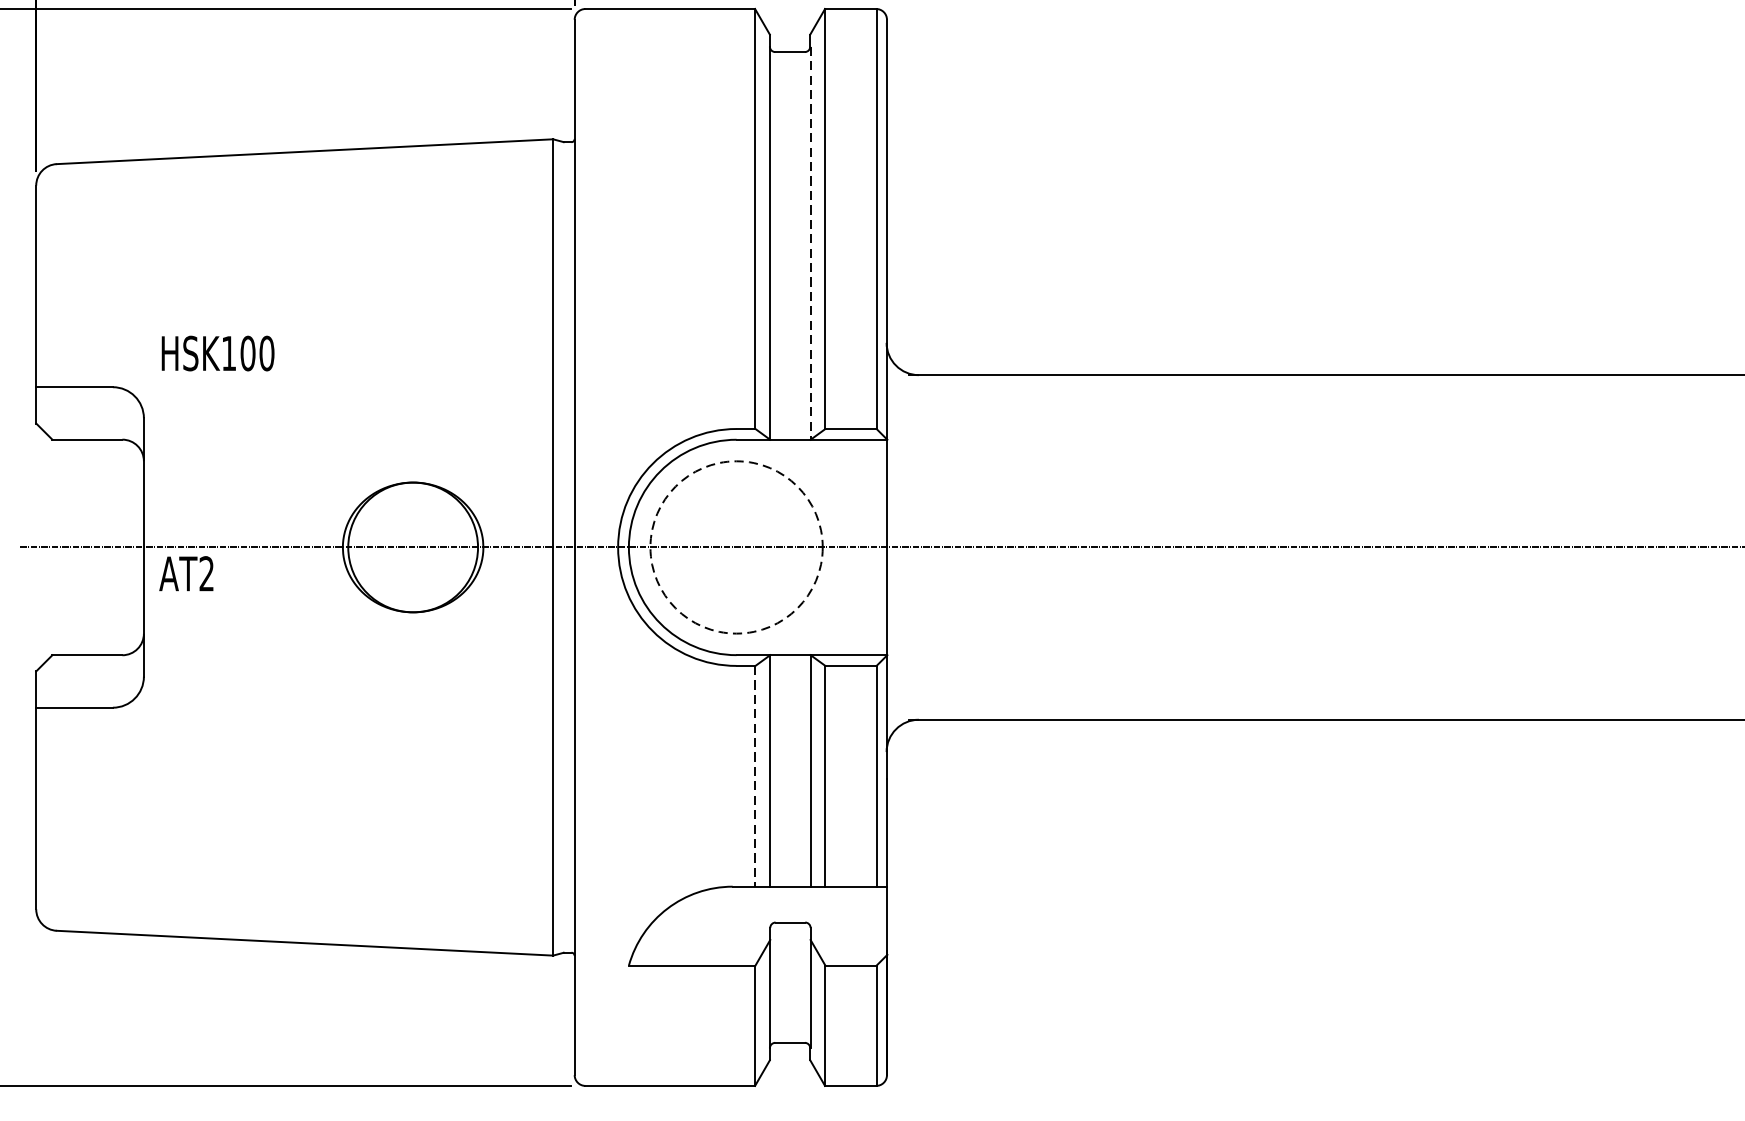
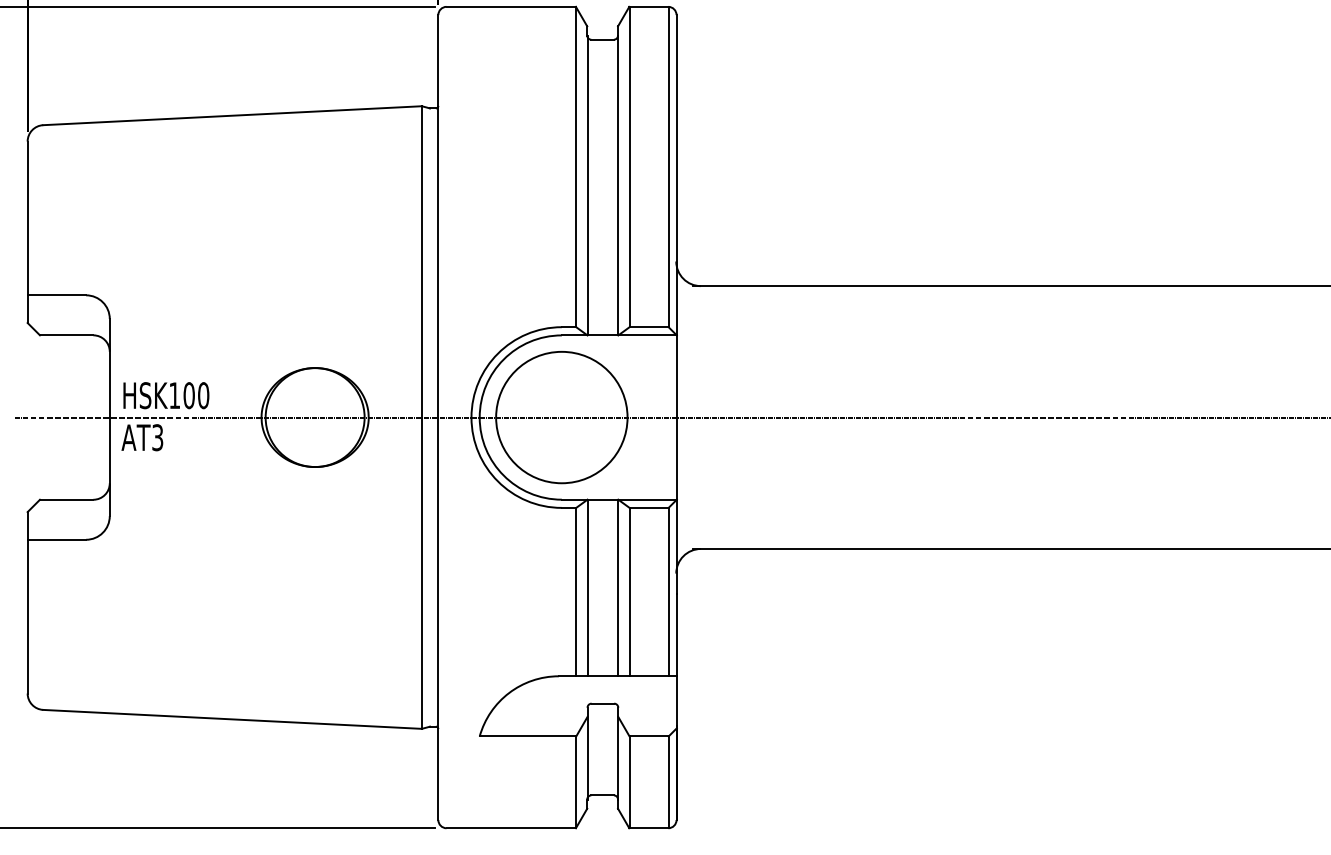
line: (810, 243) -> (618, 185), dashed -> solid
text: (218, 353) -> (166, 395), moved
circle: (736, 547) -> (561, 417), dashed -> solid
text: (206, 573) -> (157, 437), AT2 -> AT3
line: (755, 776) -> (576, 592), dashed -> solid

